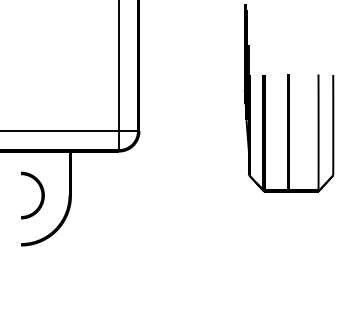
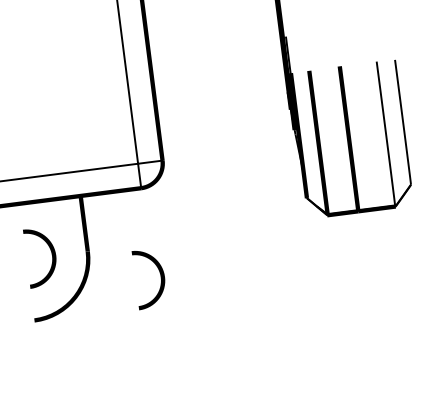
curve: (125, 223) -> (160, 277), added

